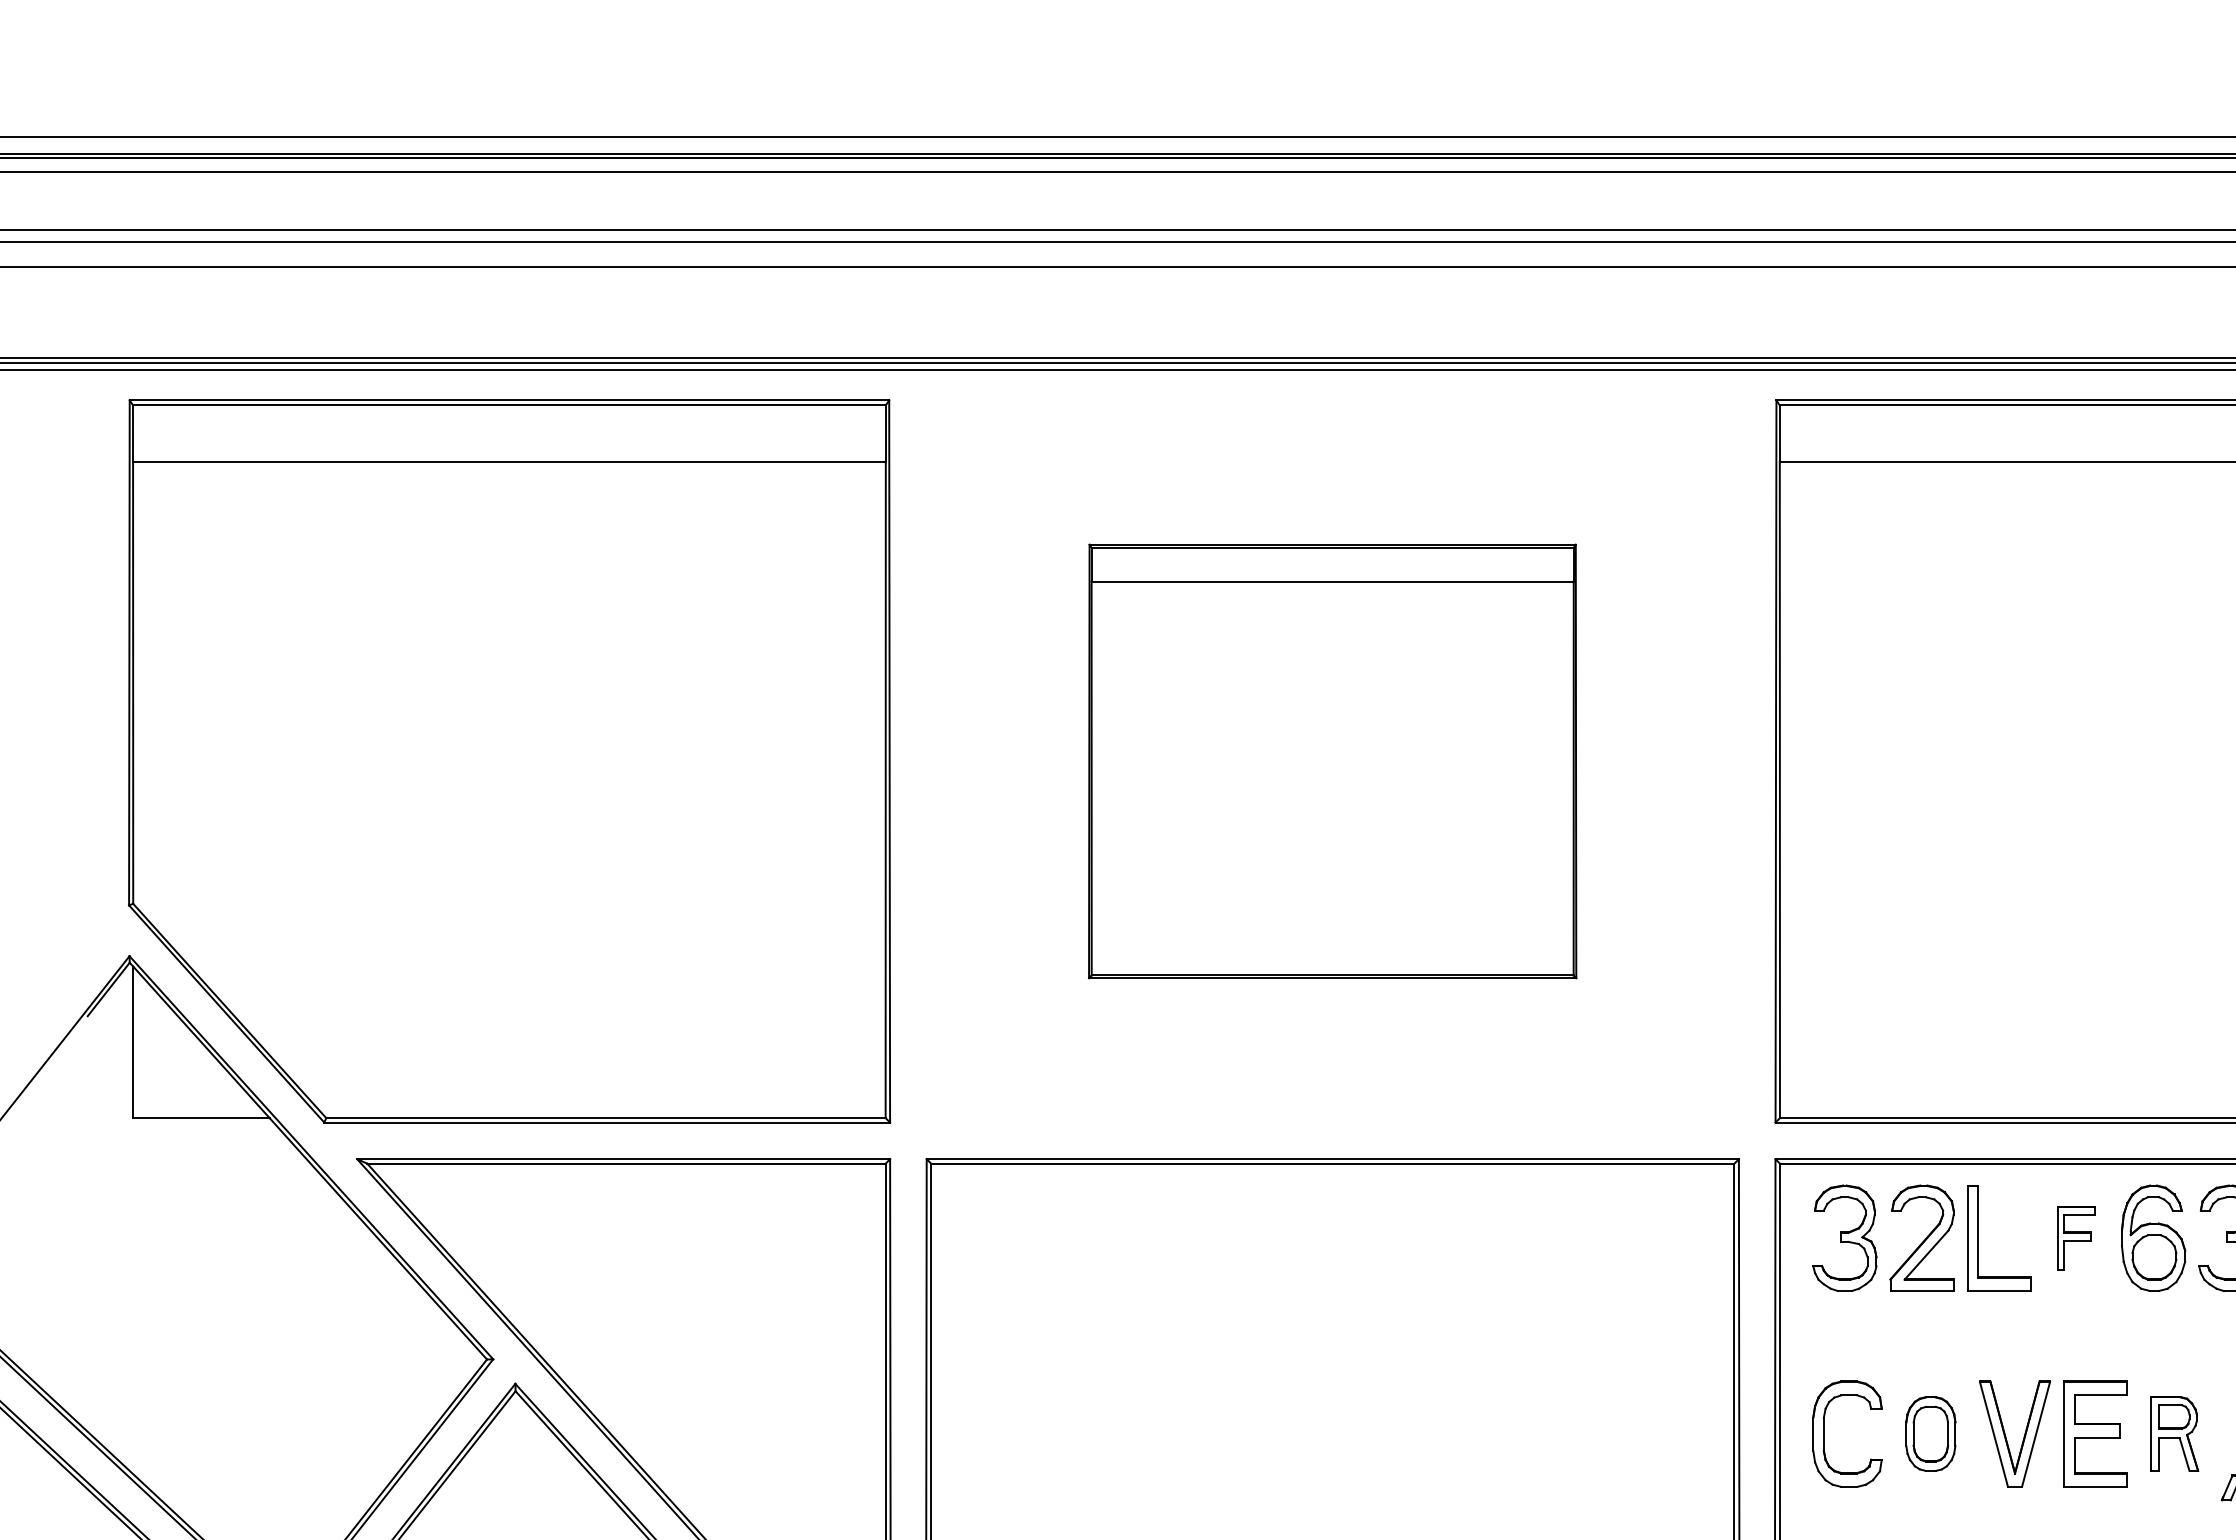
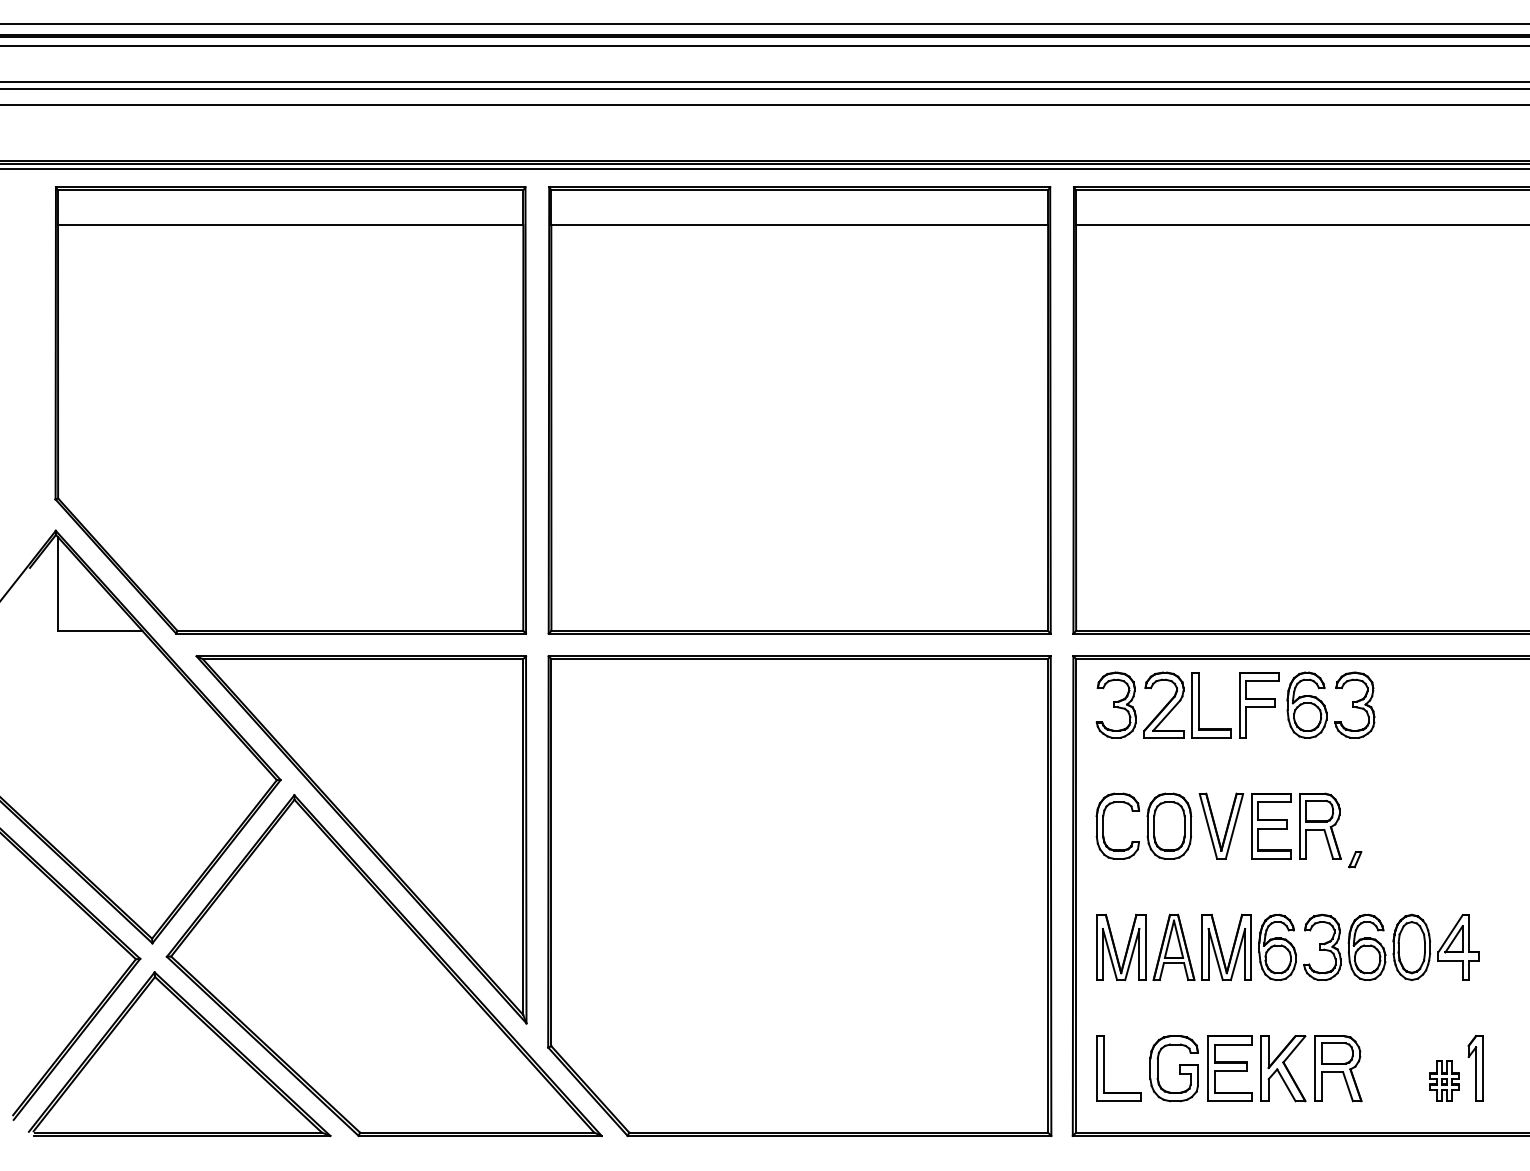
part: (1332, 761) -> (799, 410), size x1.67
part: (2076, 1238) -> (1259, 705), size x1.67
part: (1930, 1432) -> (1169, 825), size x1.43
part: (2175, 1432) -> (1320, 825), size x1.43

